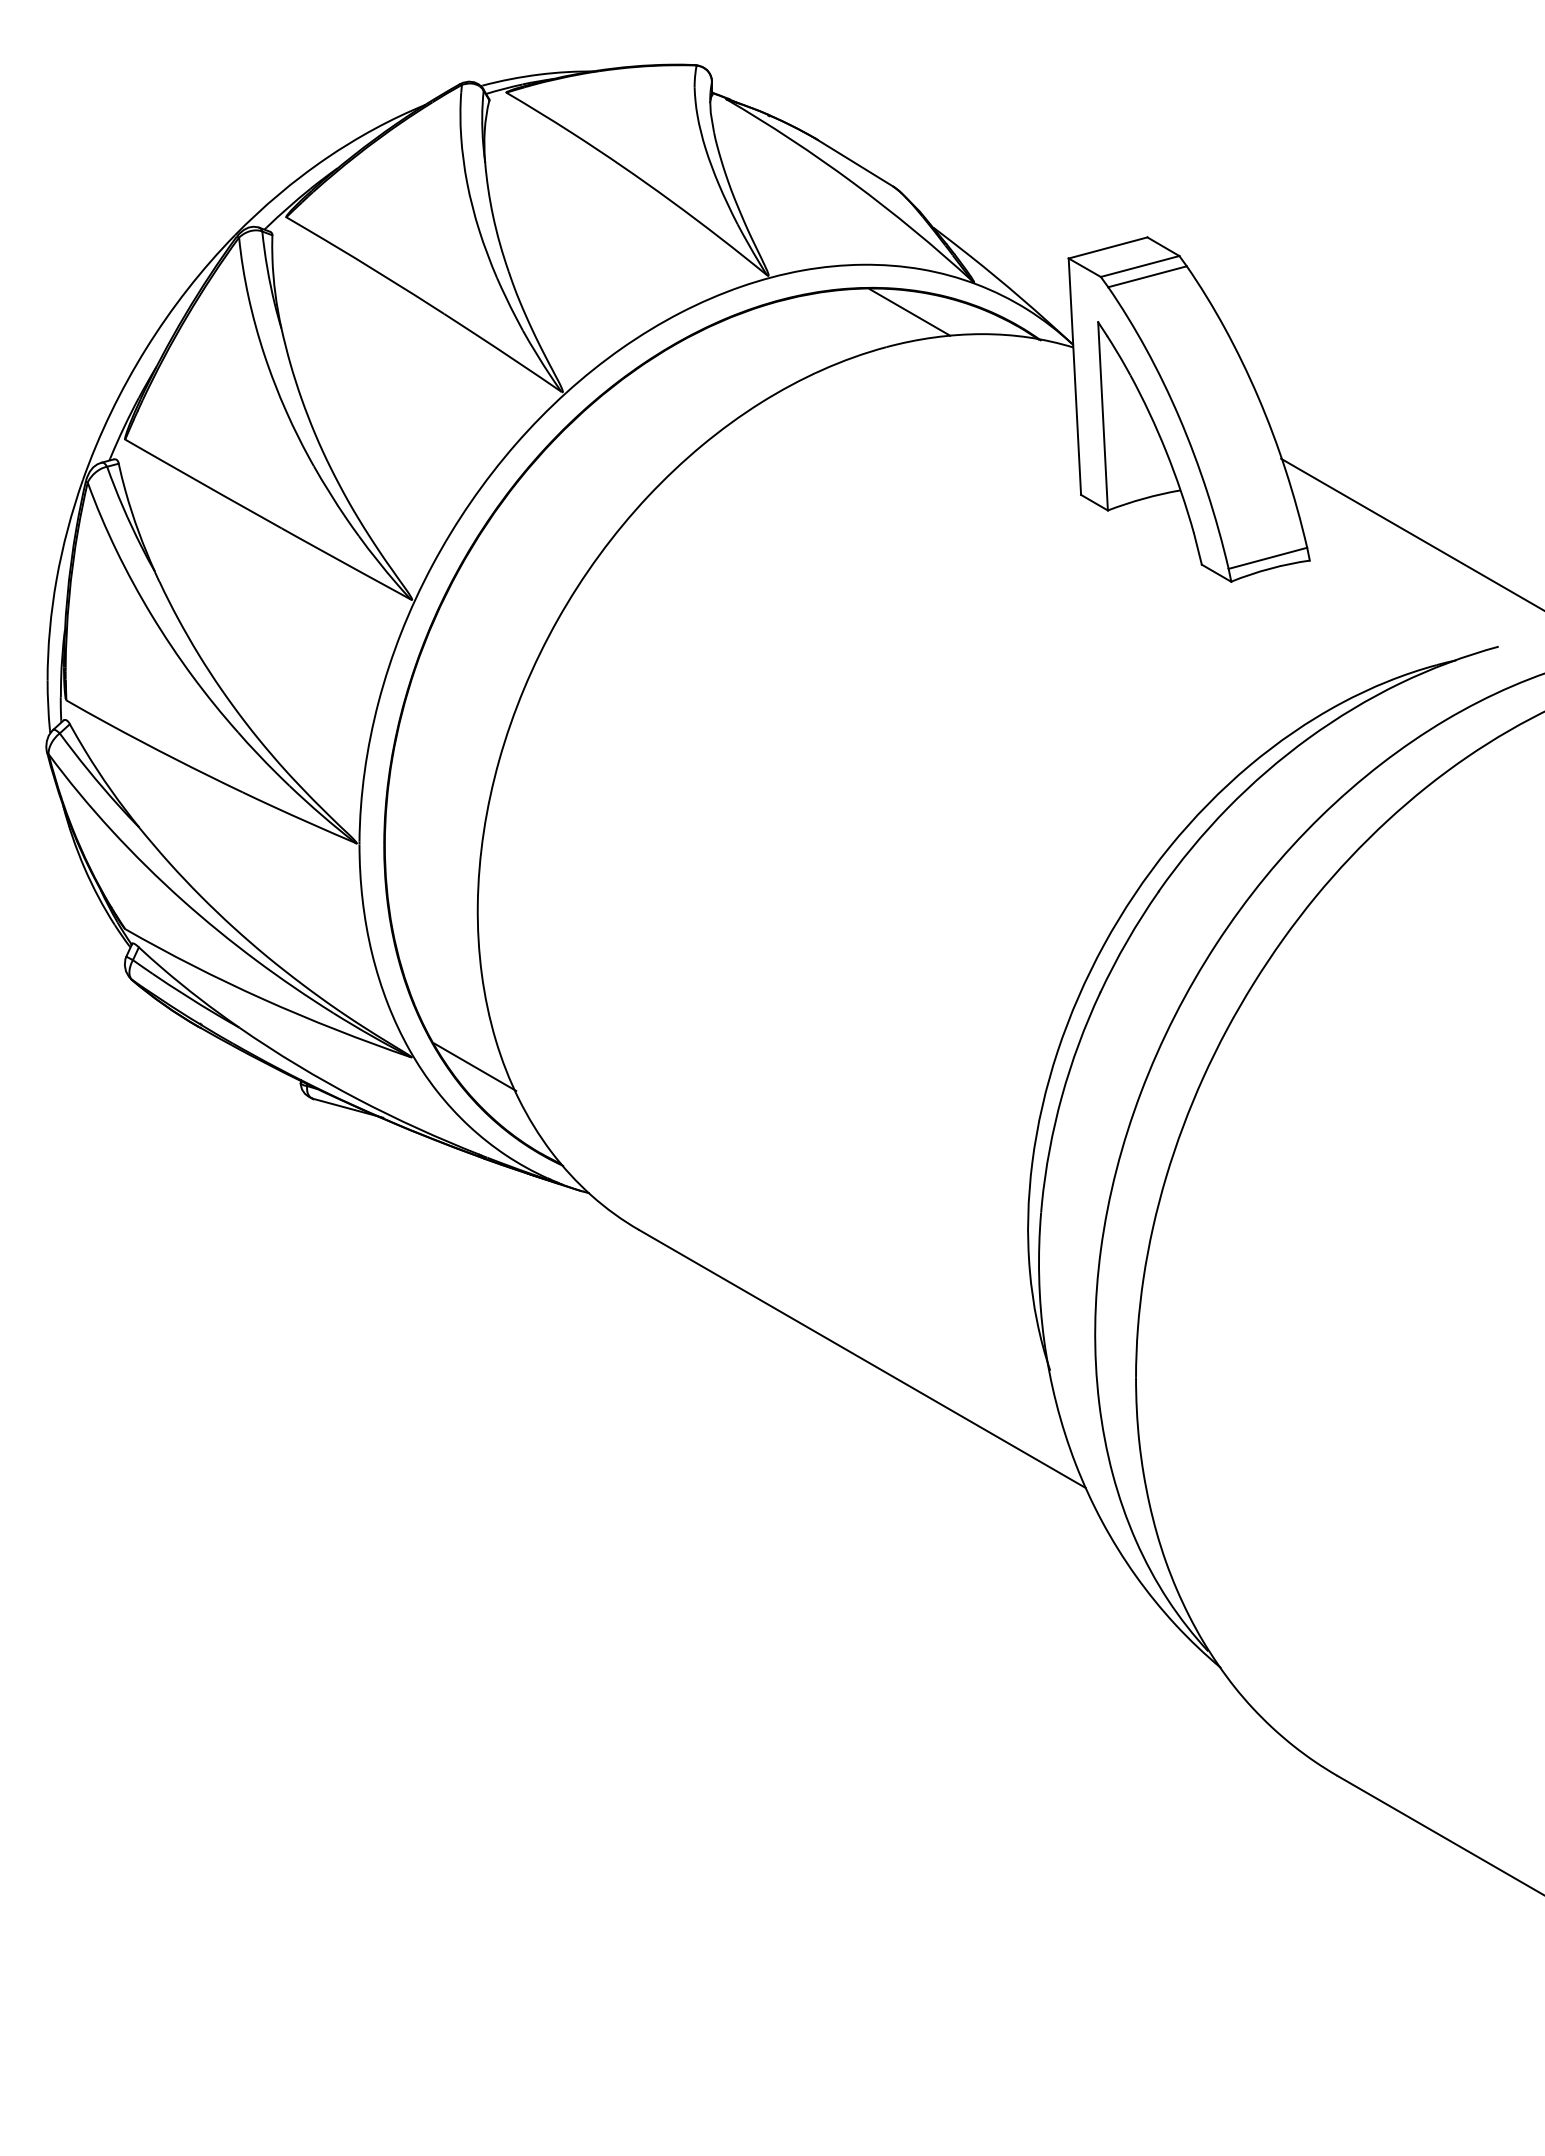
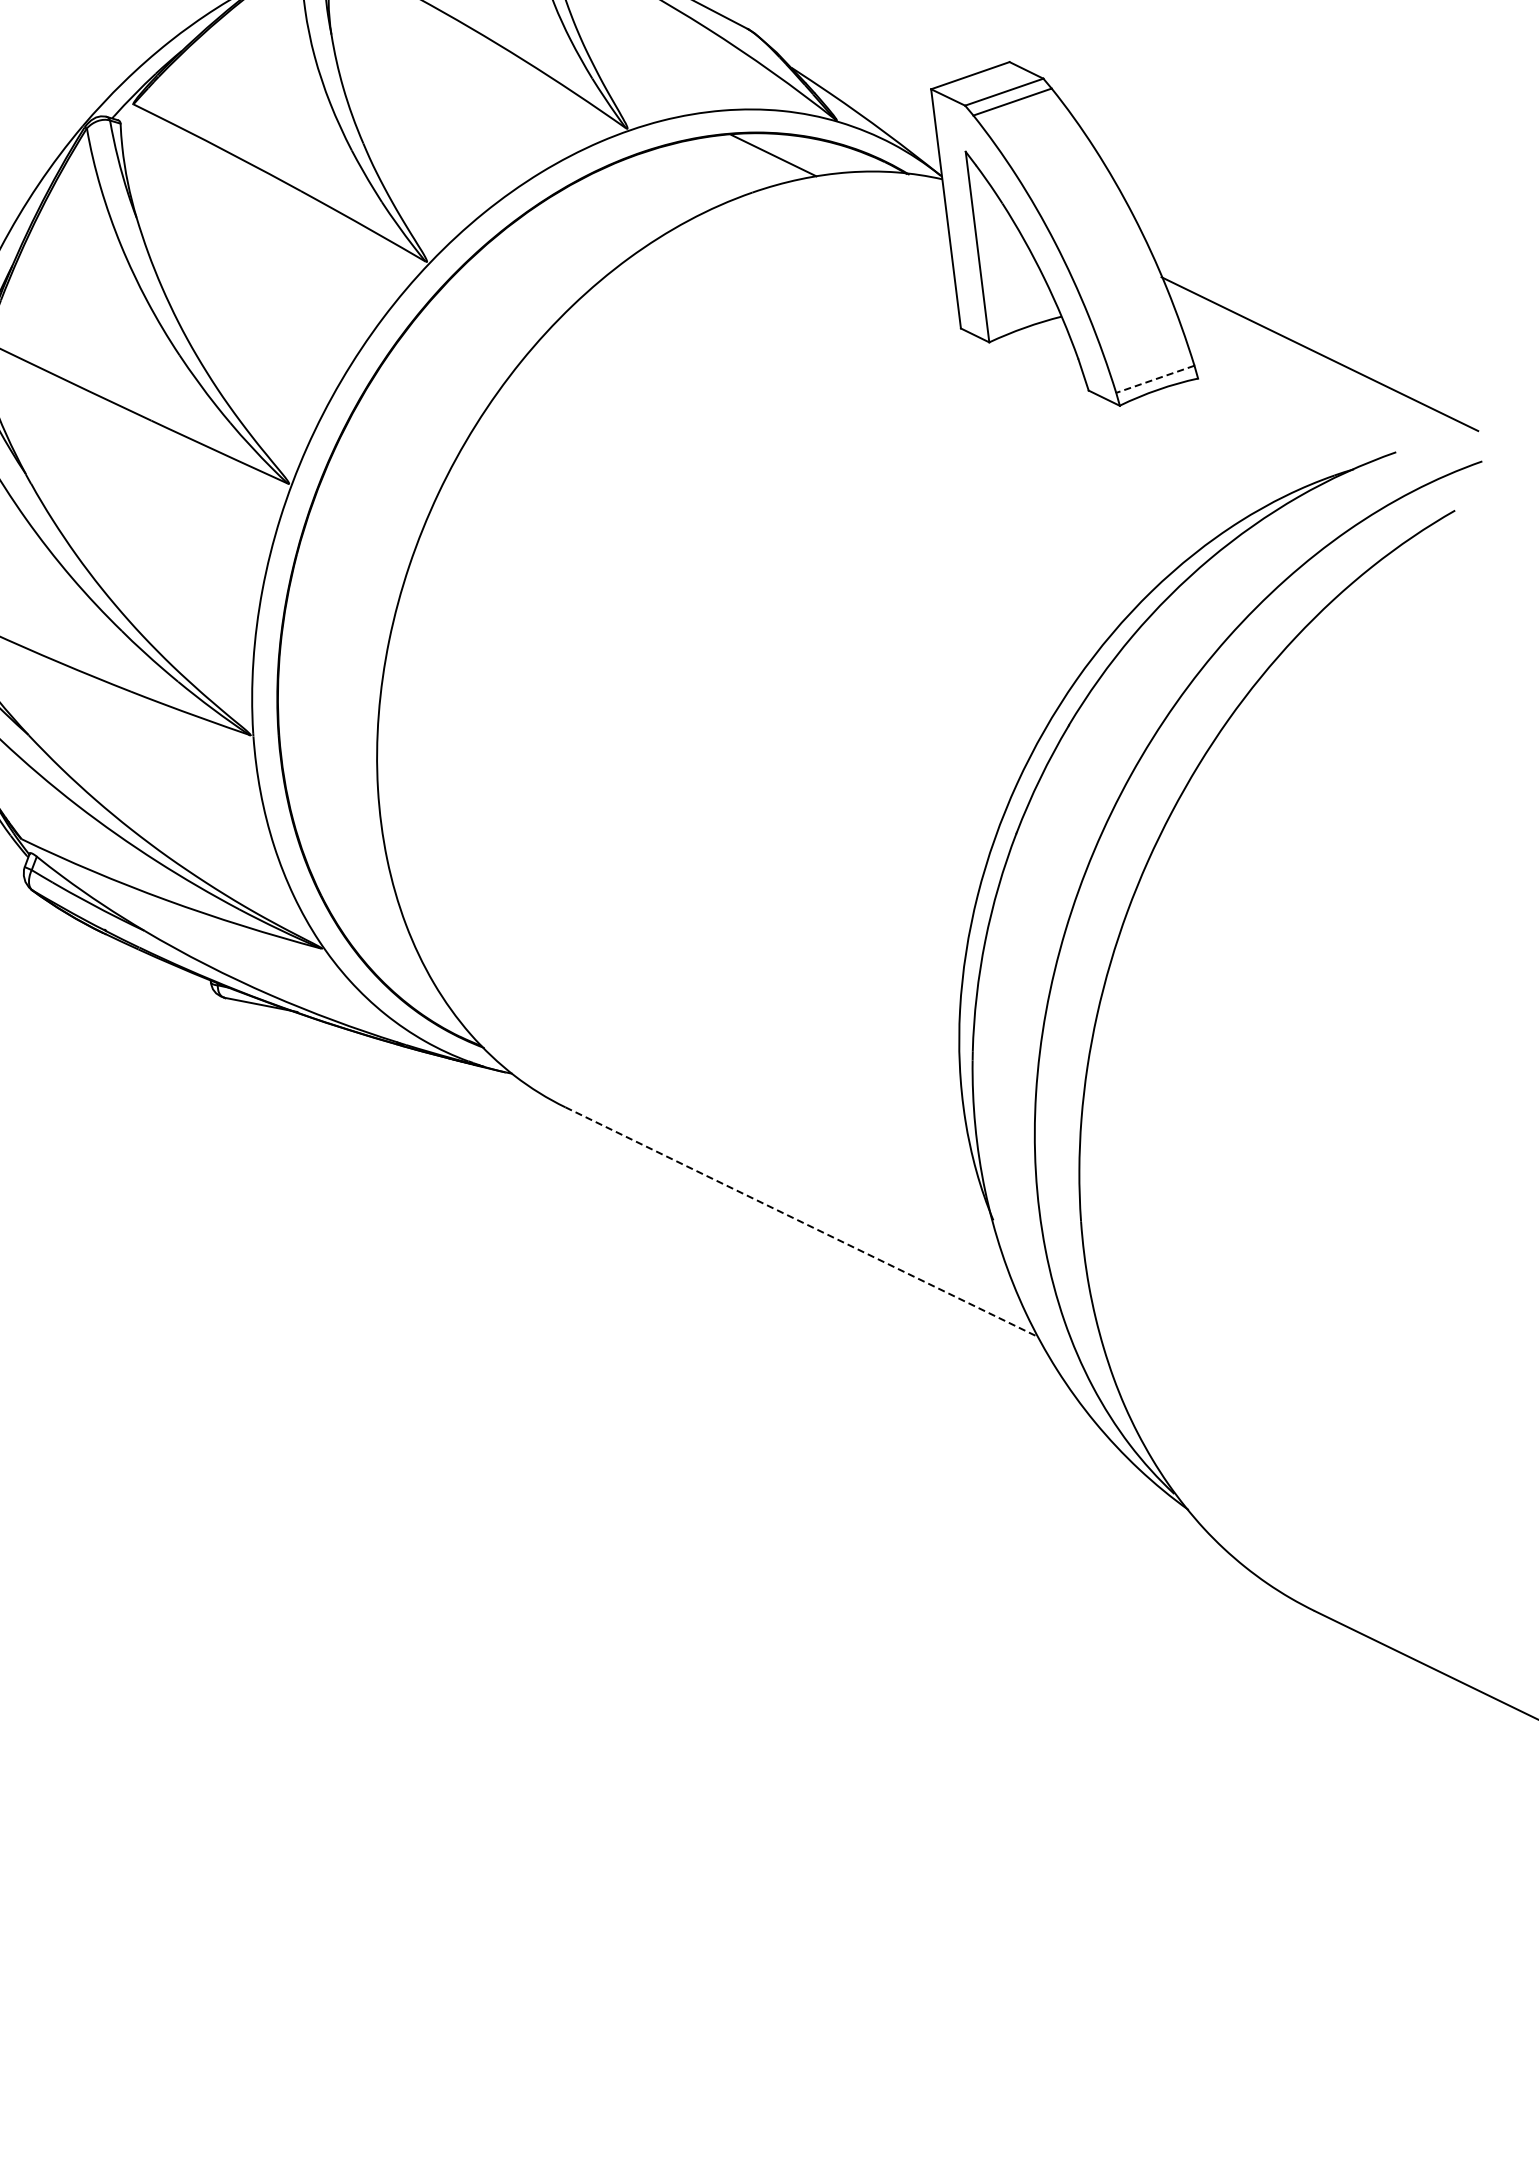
line: (1267, 558) -> (1154, 379), solid -> dashed
line: (475, 1066) -> (387, 953), removed
line: (862, 1359) -> (801, 1222), solid -> dashed

